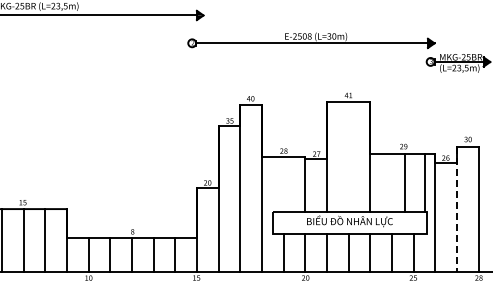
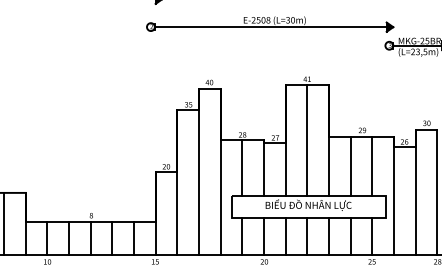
line: (348, 156) -> (307, 140), added
line: (405, 182) -> (351, 166), moved
line: (424, 182) -> (372, 166), moved
line: (283, 184) -> (242, 168), added
line: (457, 209) -> (416, 193), dashed -> solid

